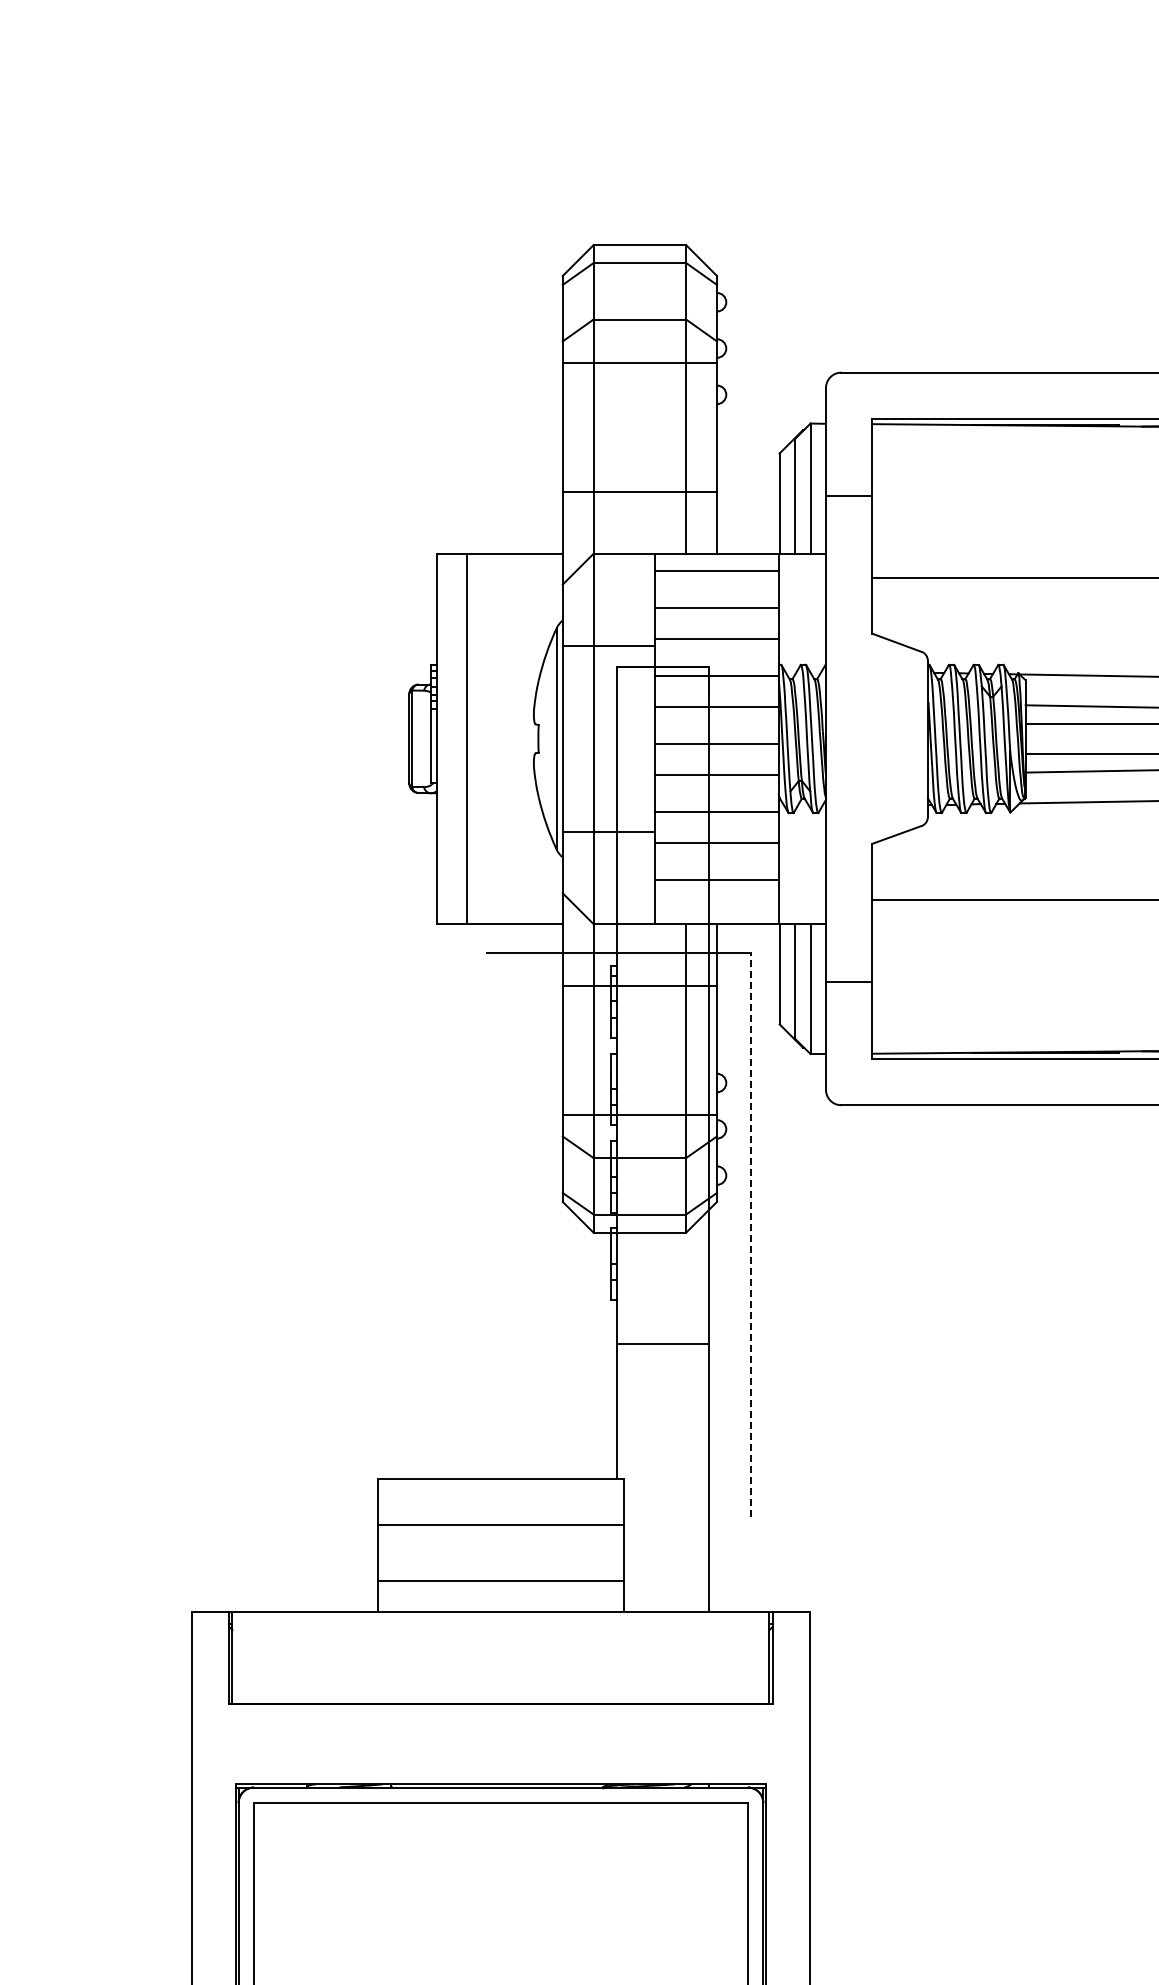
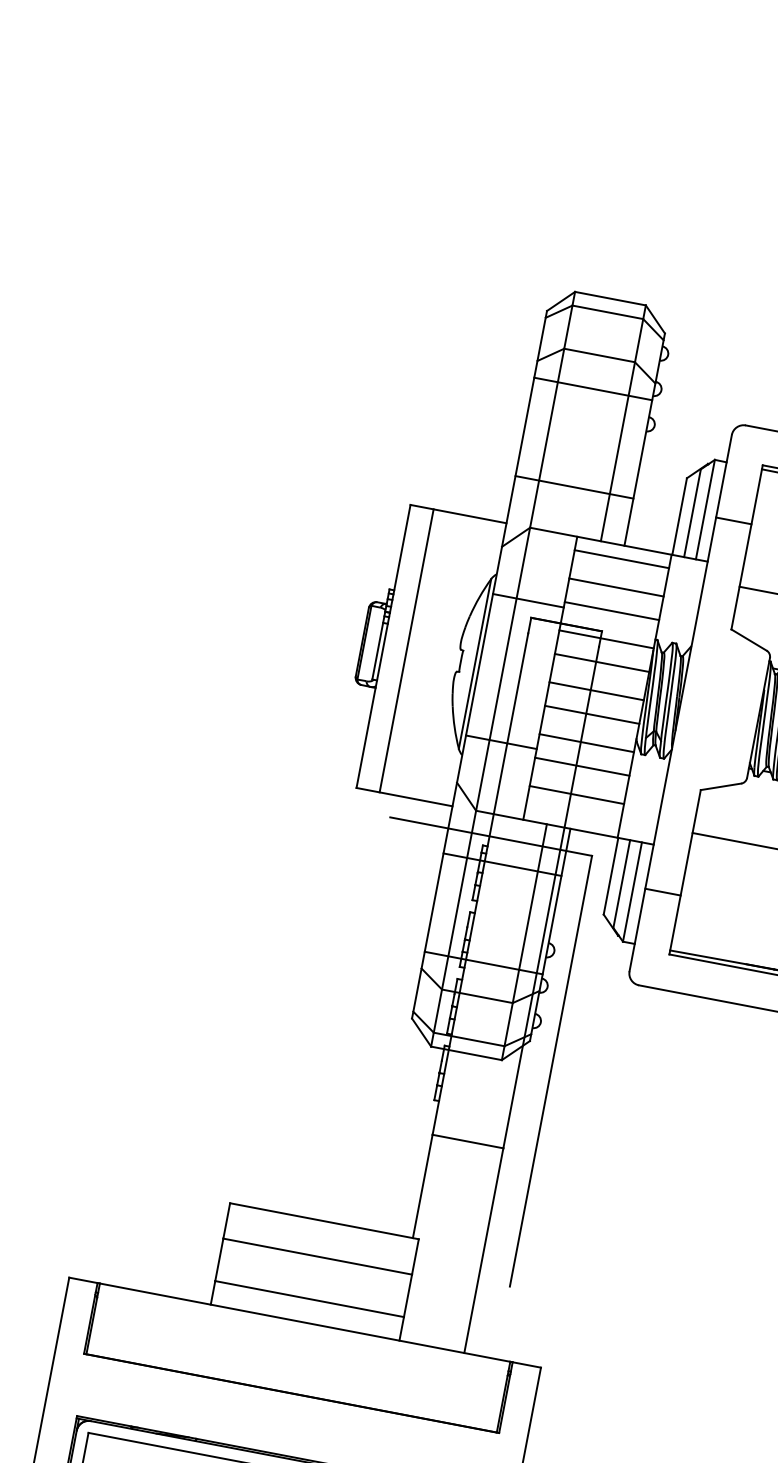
line: (750, 1234) -> (550, 1070), dashed -> solid

